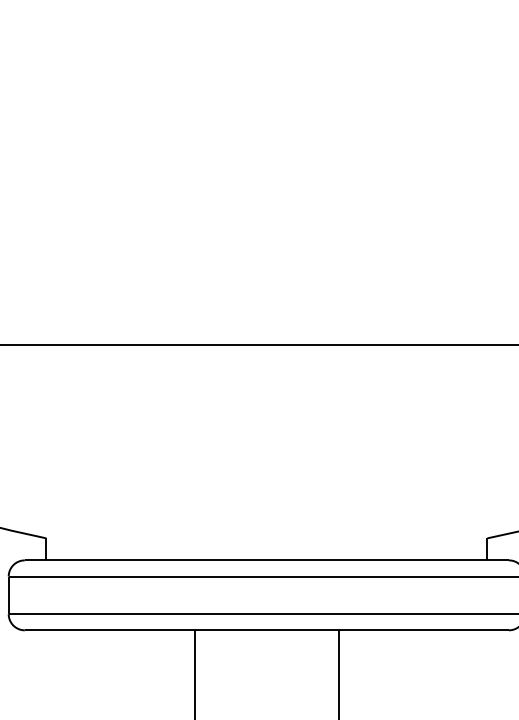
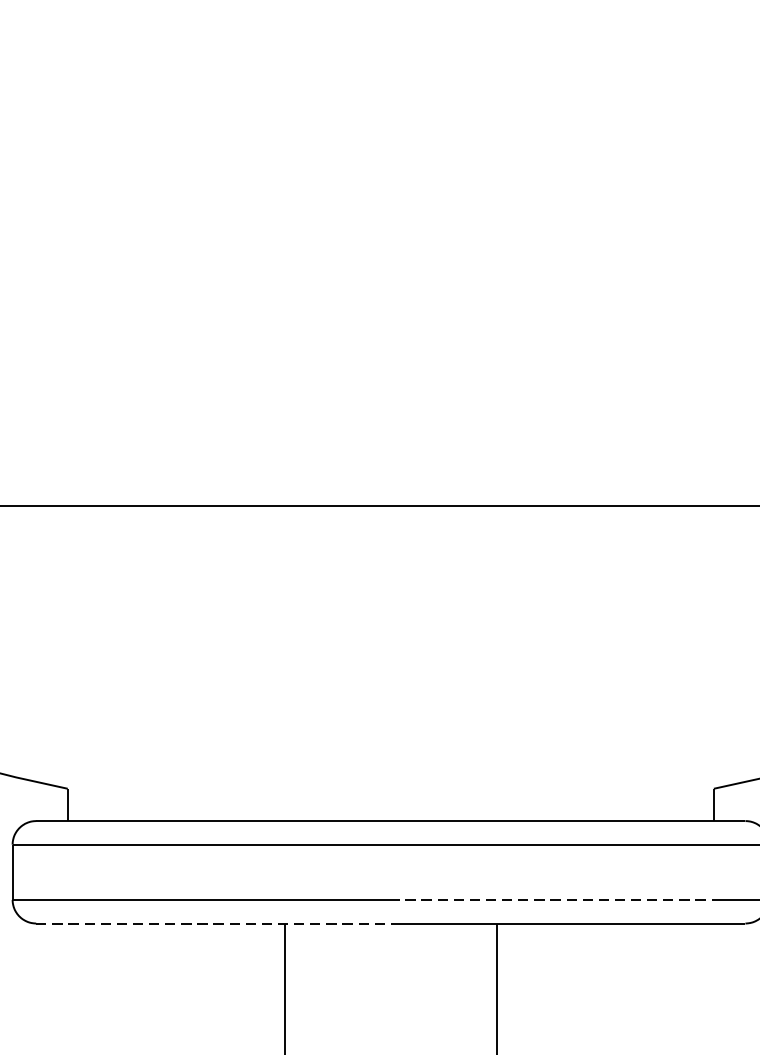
line: (379, 614) -> (555, 900), solid -> dashed
line: (146, 630) -> (214, 923), solid -> dashed

